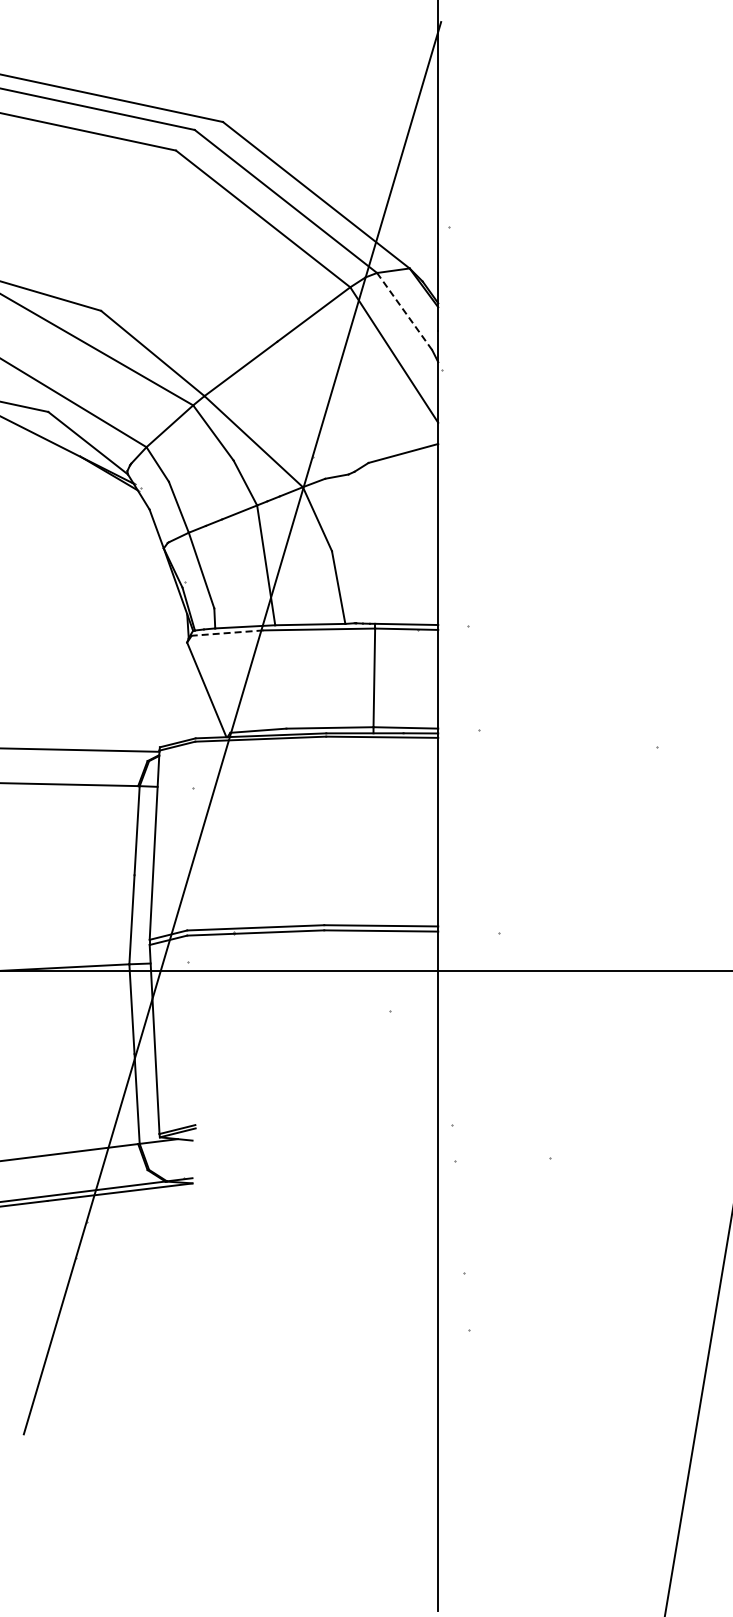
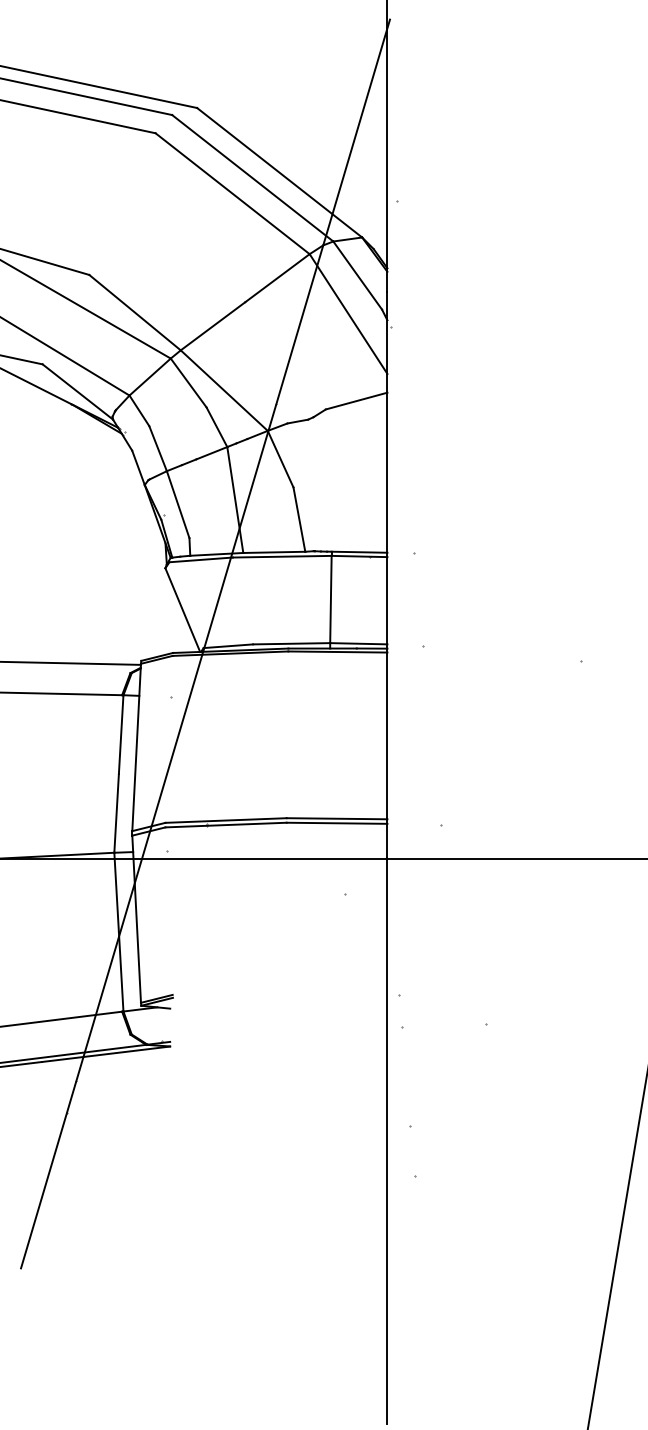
line: (404, 311) -> (357, 275), dashed -> solid
line: (227, 633) -> (201, 560), dashed -> solid

